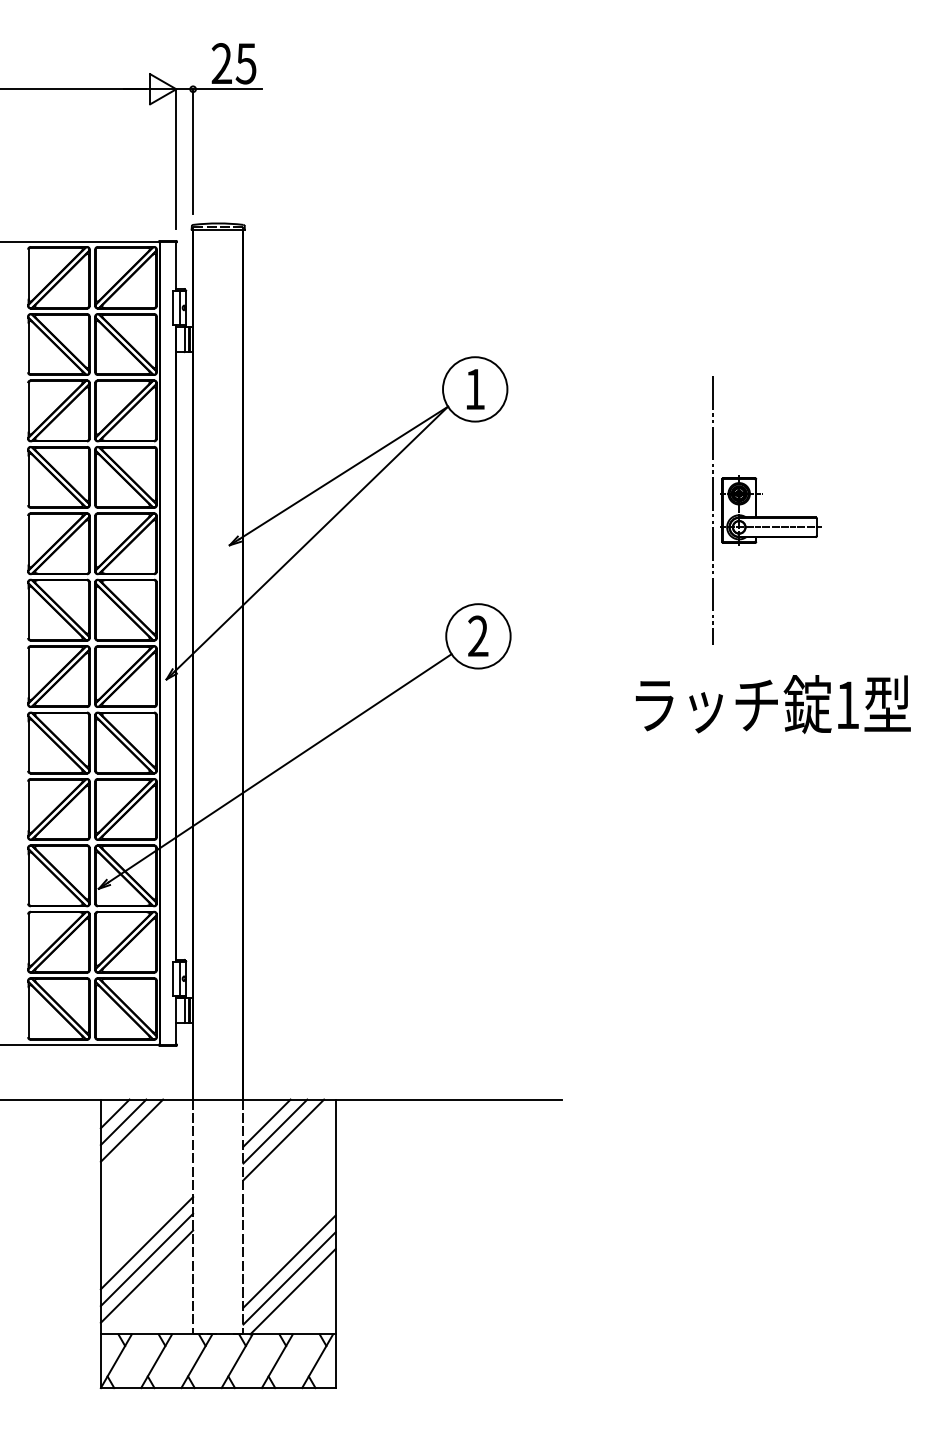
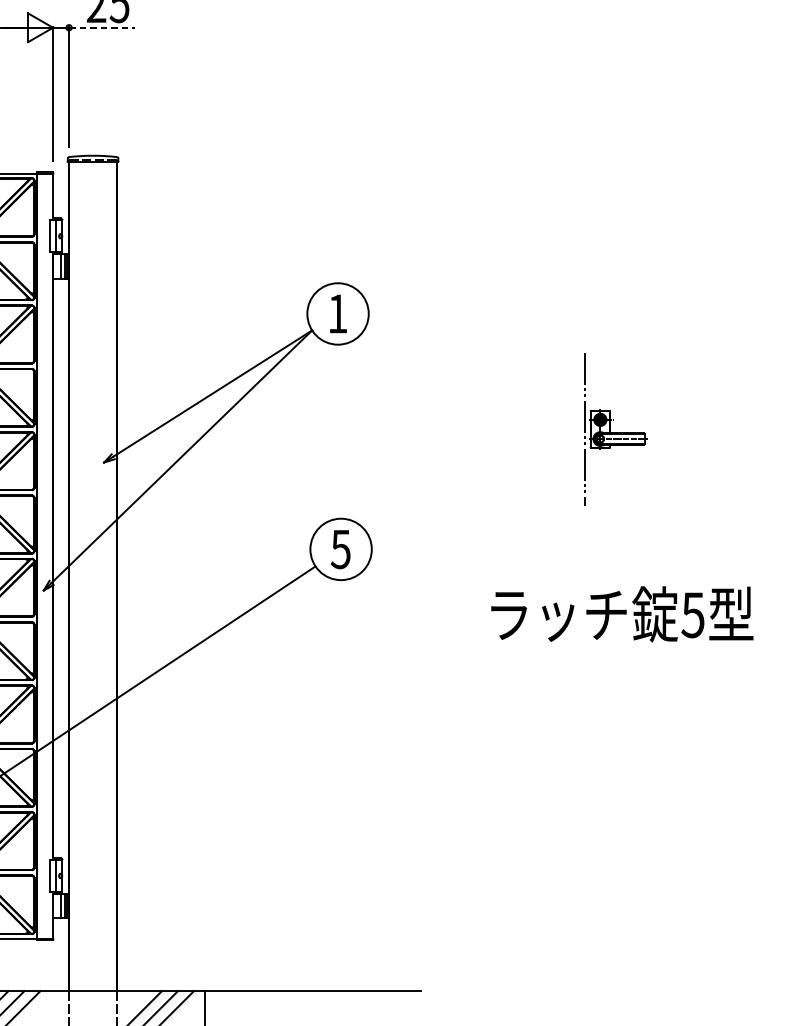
line: (227, 89) -> (101, 28), solid -> dashed
part: (766, 510) -> (615, 429), size x0.6
text: (477, 636) -> (340, 549), 2 -> 5
text: (847, 705) -> (693, 615), 1 -> 5

